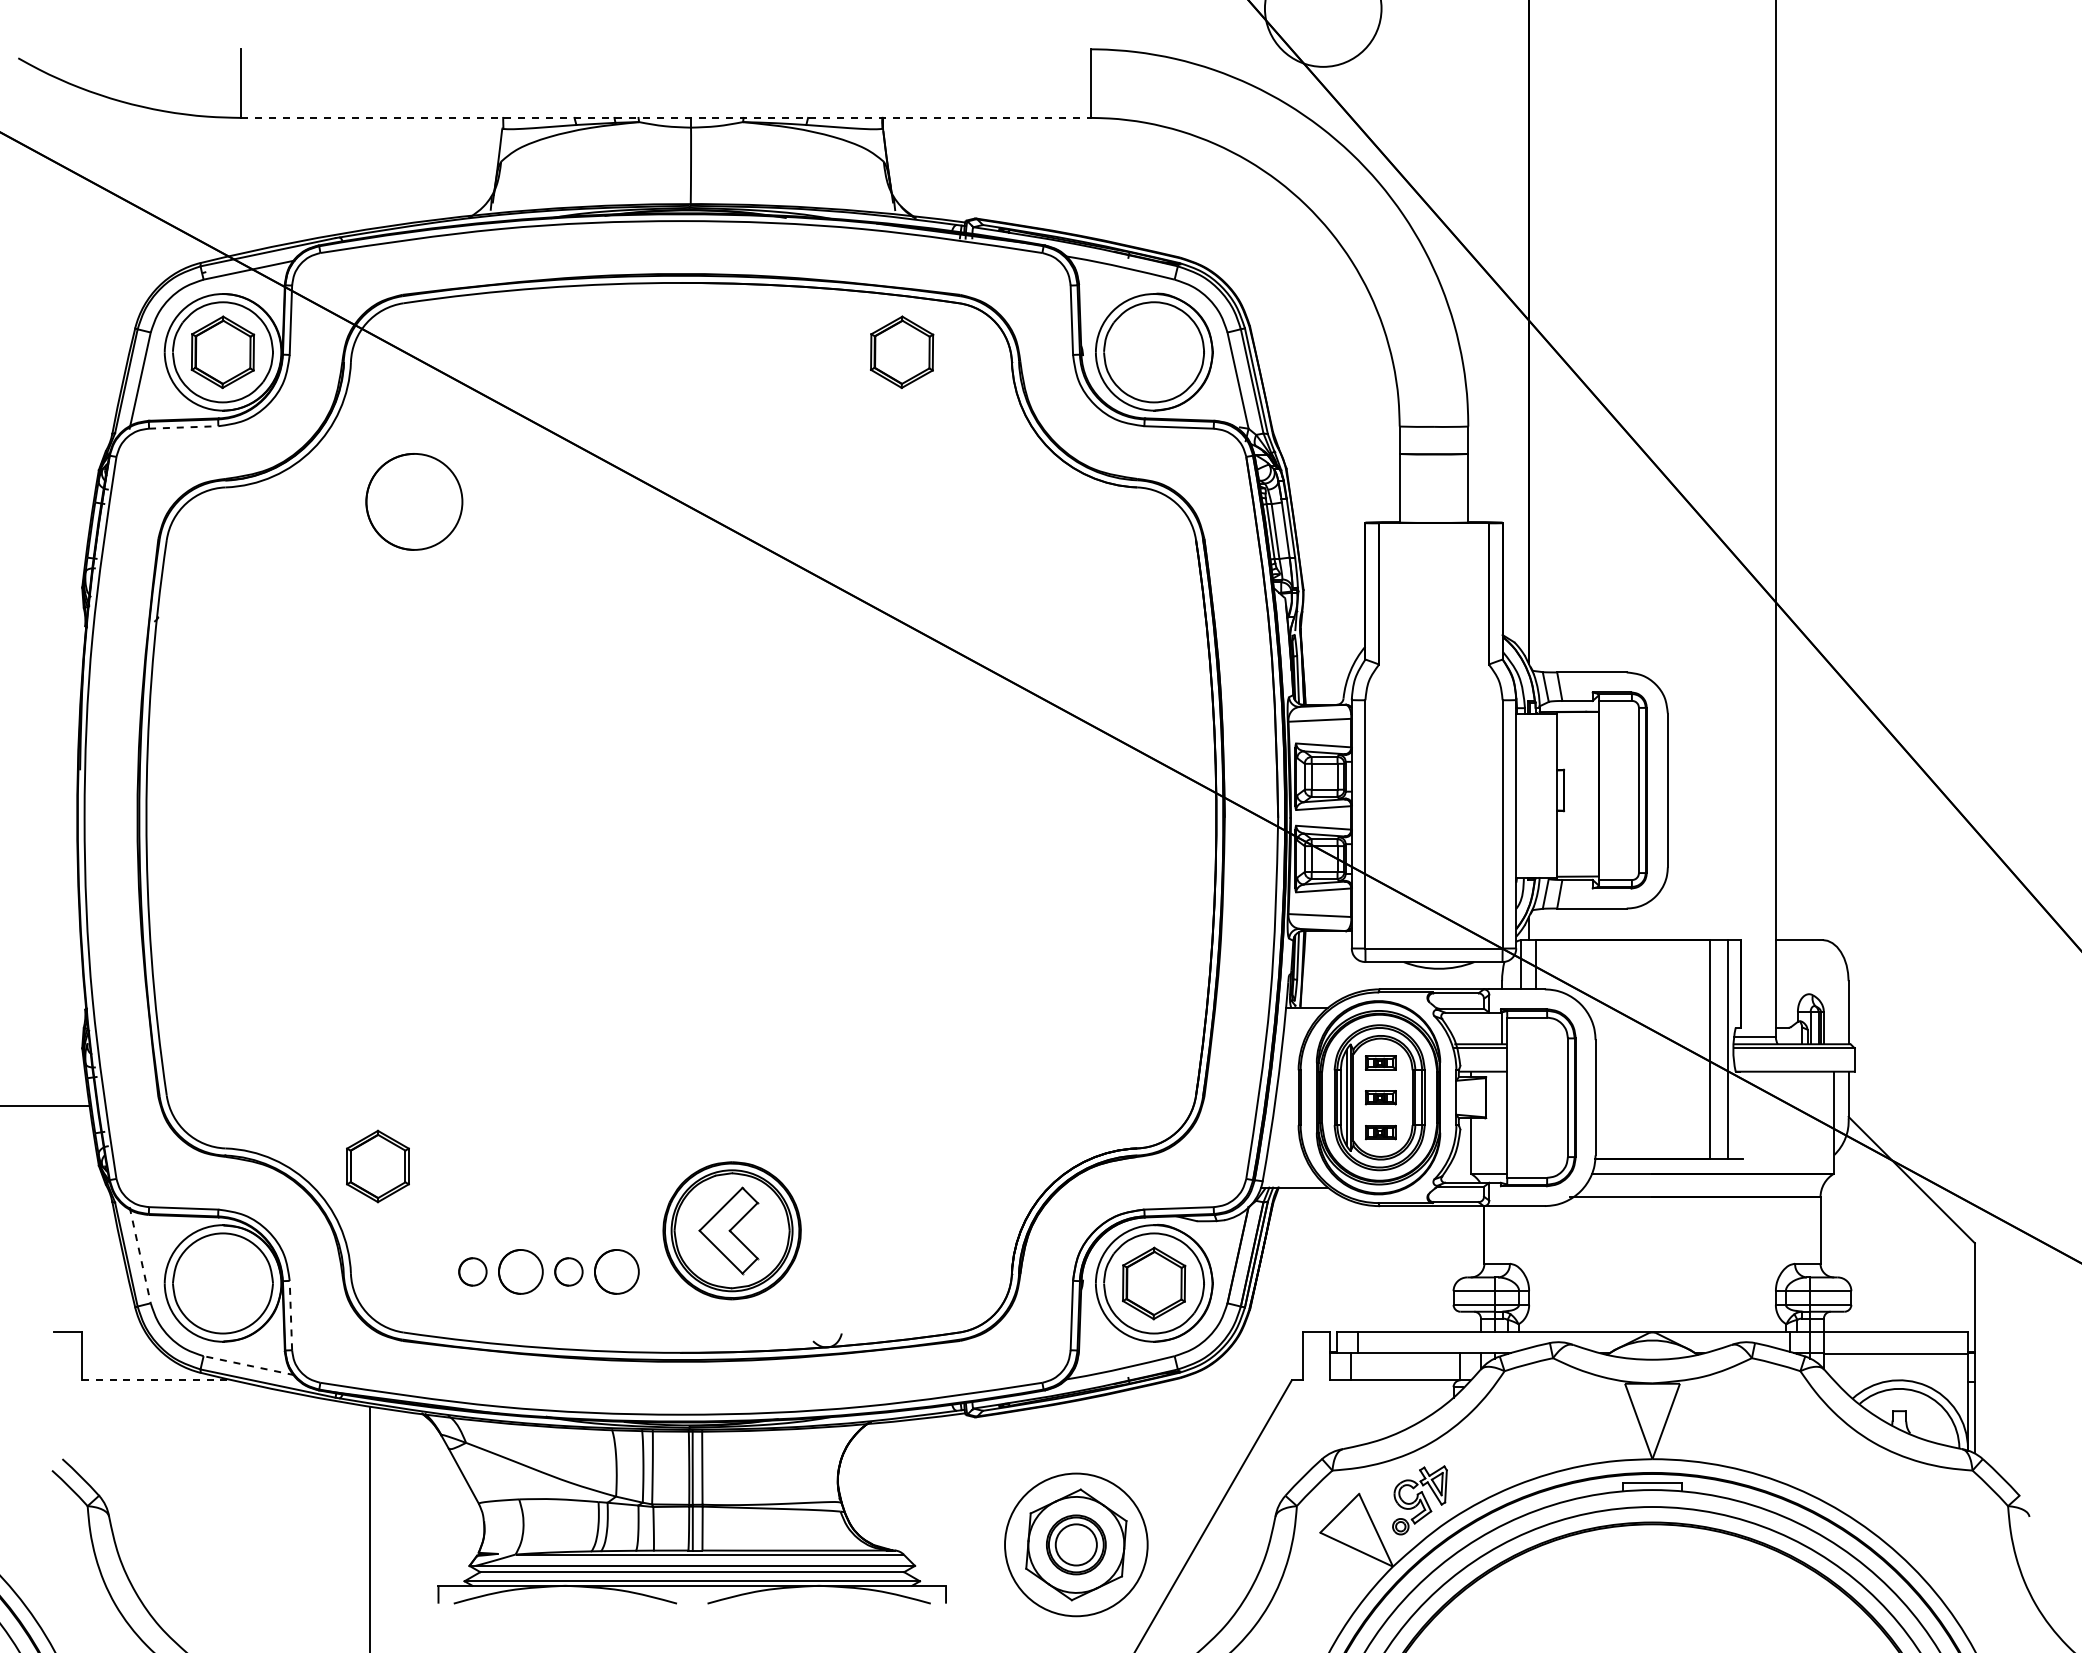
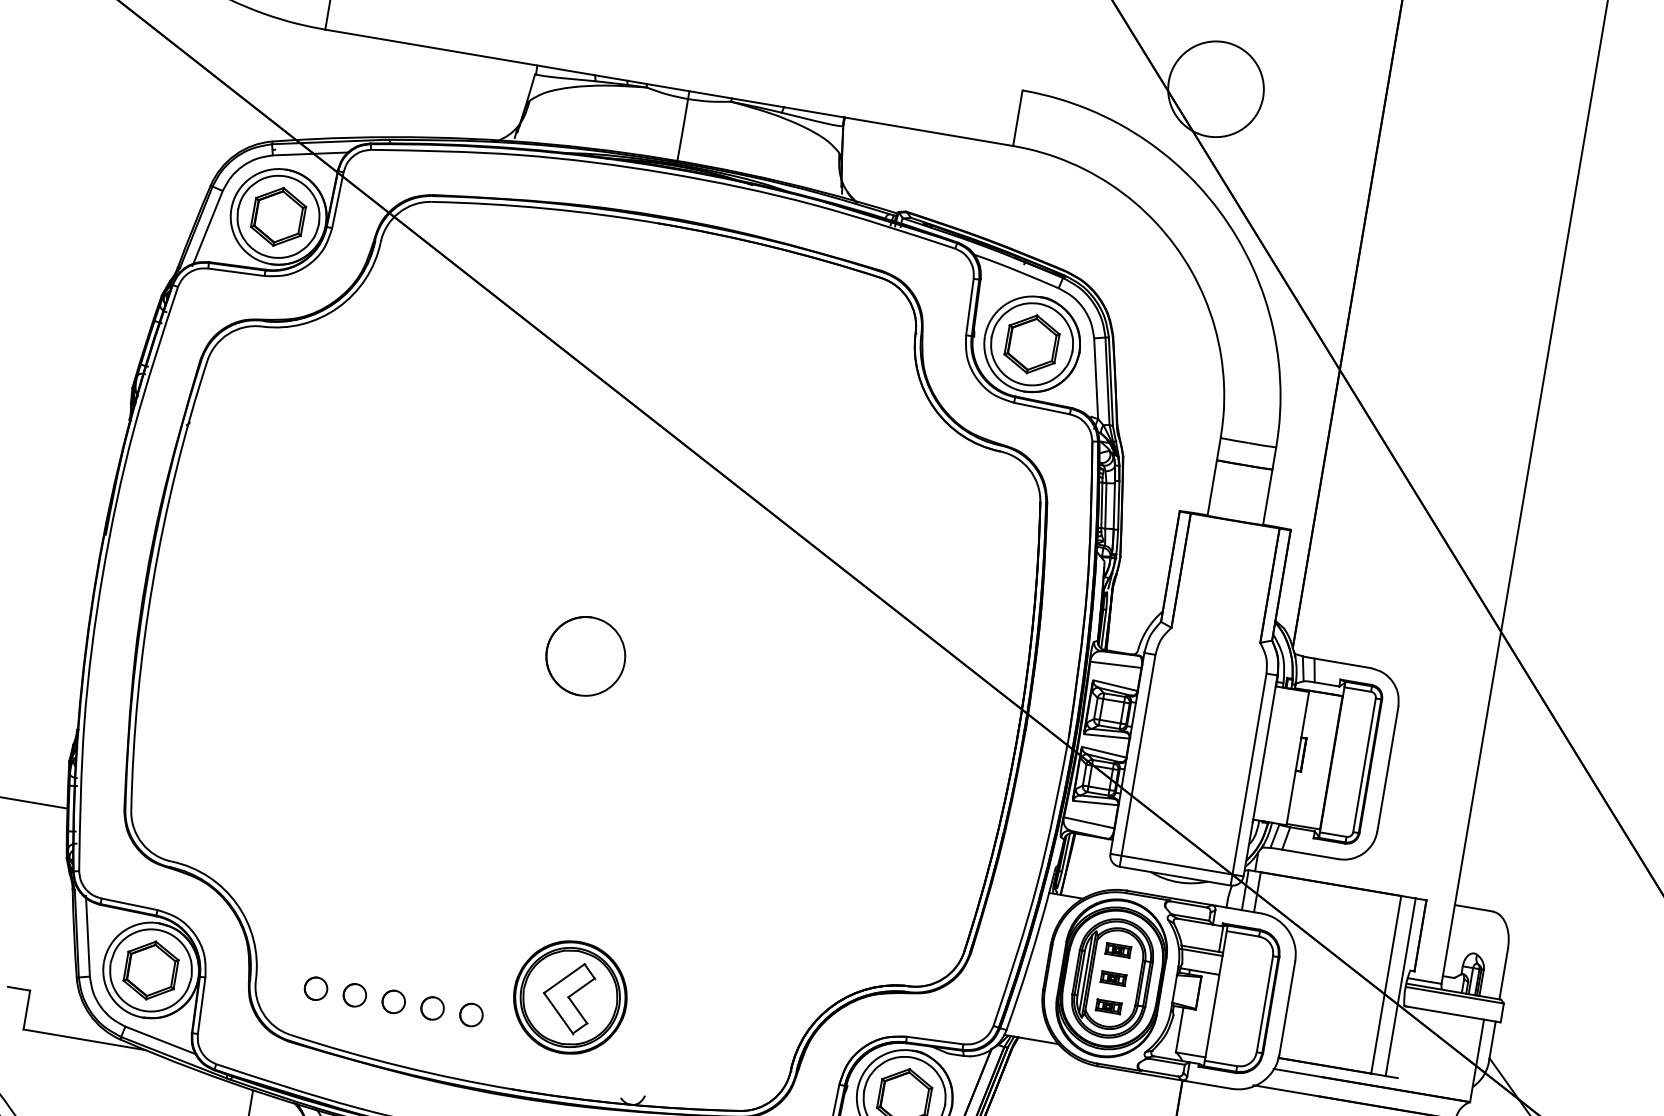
line: (666, 117) -> (669, 87), dashed -> solid
part: (902, 351) -> (1032, 343), moved
line: (183, 427) -> (236, 272), dashed -> solid
circle: (414, 501) -> (585, 656), moved
part: (377, 1166) -> (150, 970), moved
line: (140, 1255) -> (88, 936), dashed -> solid
circle: (424, 1271) -> (315, 988), added
circle: (520, 1271) -> (393, 1001), size x0.62
circle: (616, 1271) -> (471, 1014), size x0.62
line: (290, 1315) -> (201, 1005), dashed -> solid
line: (248, 1365) -> (160, 1040), dashed -> solid
line: (157, 1380) -> (84, 1040), dashed -> solid

